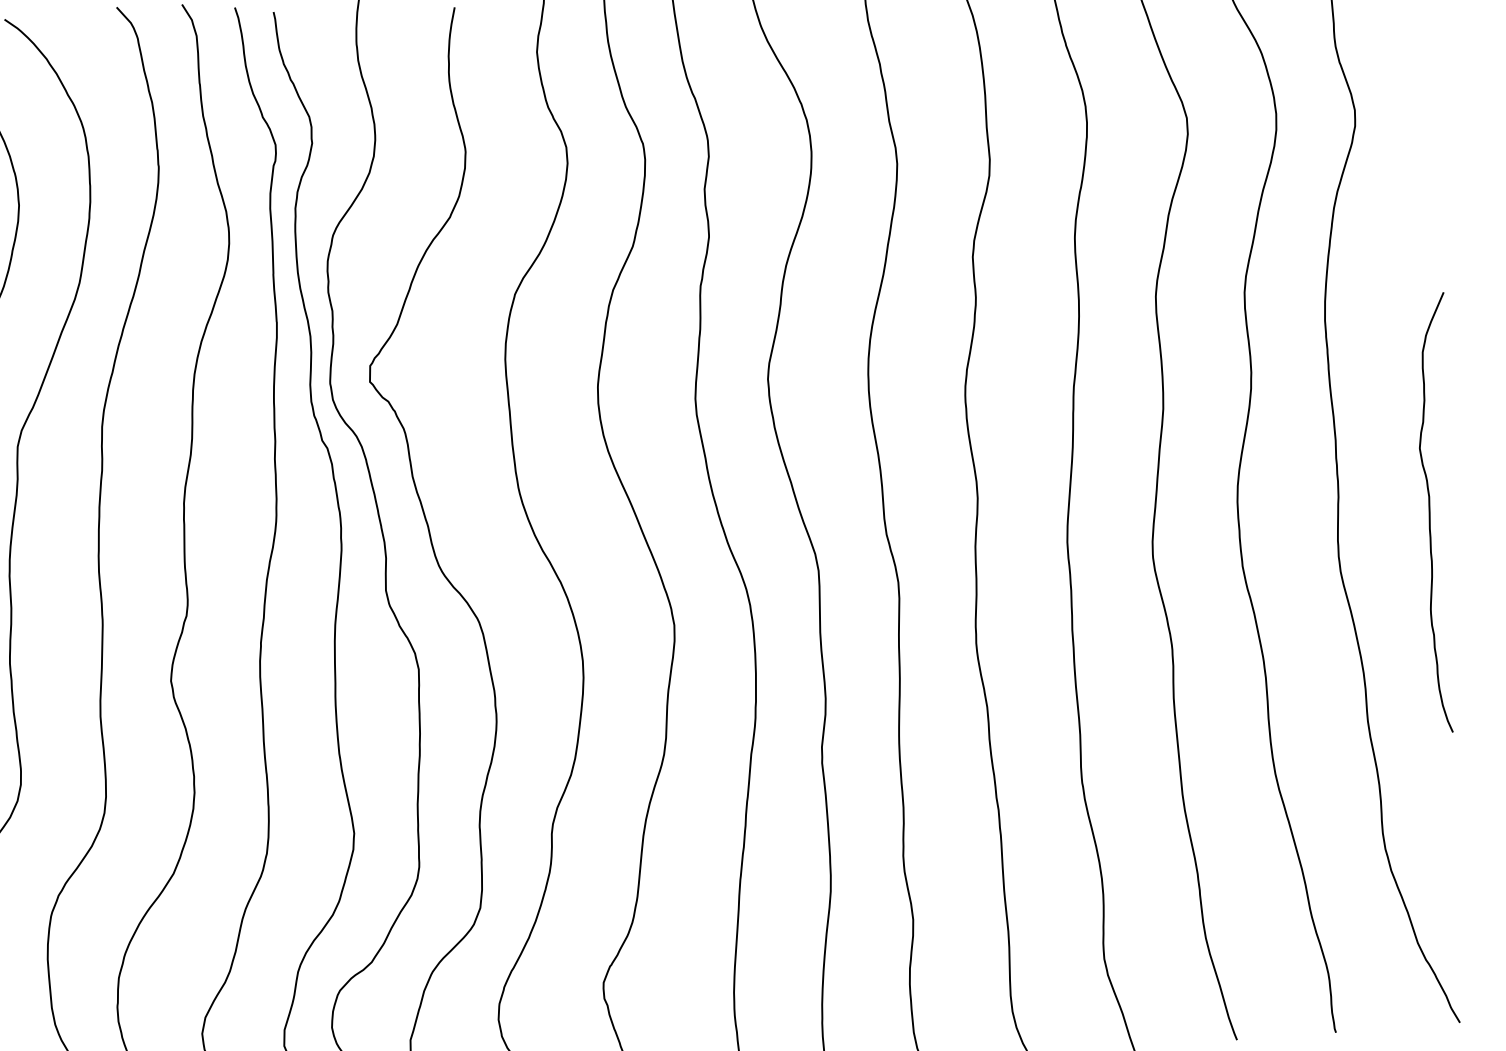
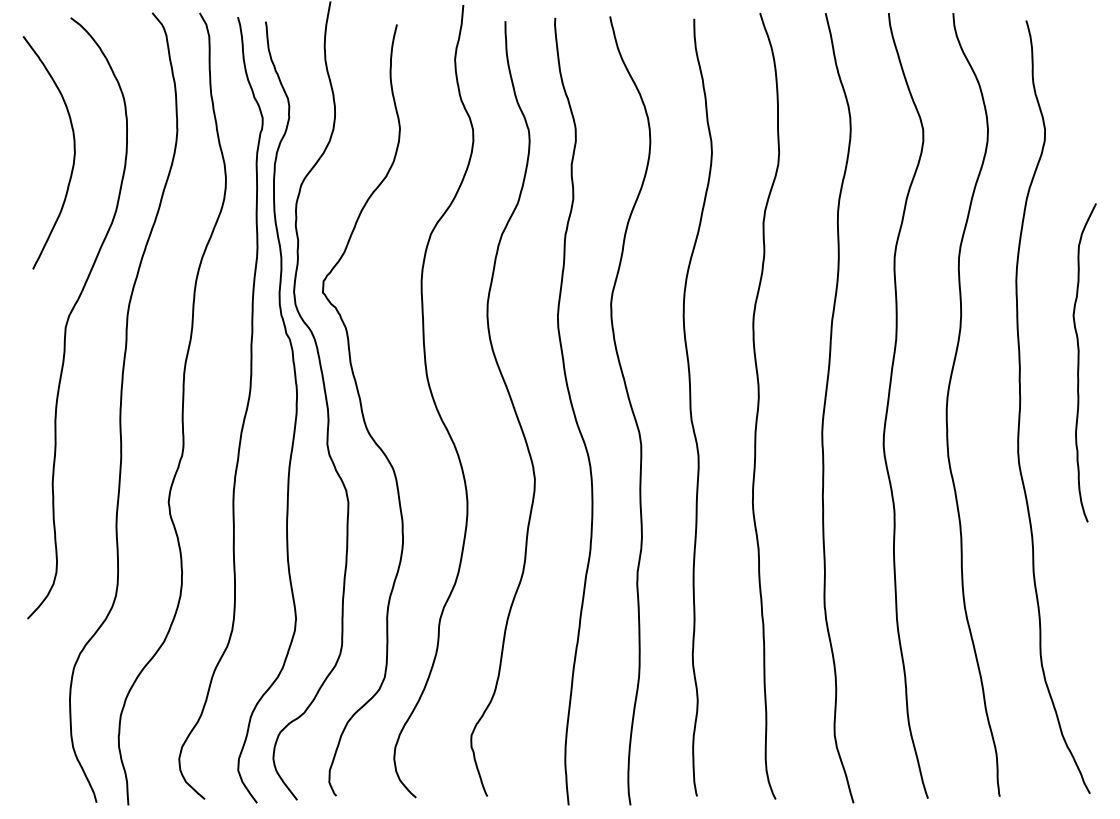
curve: (1431, 512) -> (1079, 362), moved

